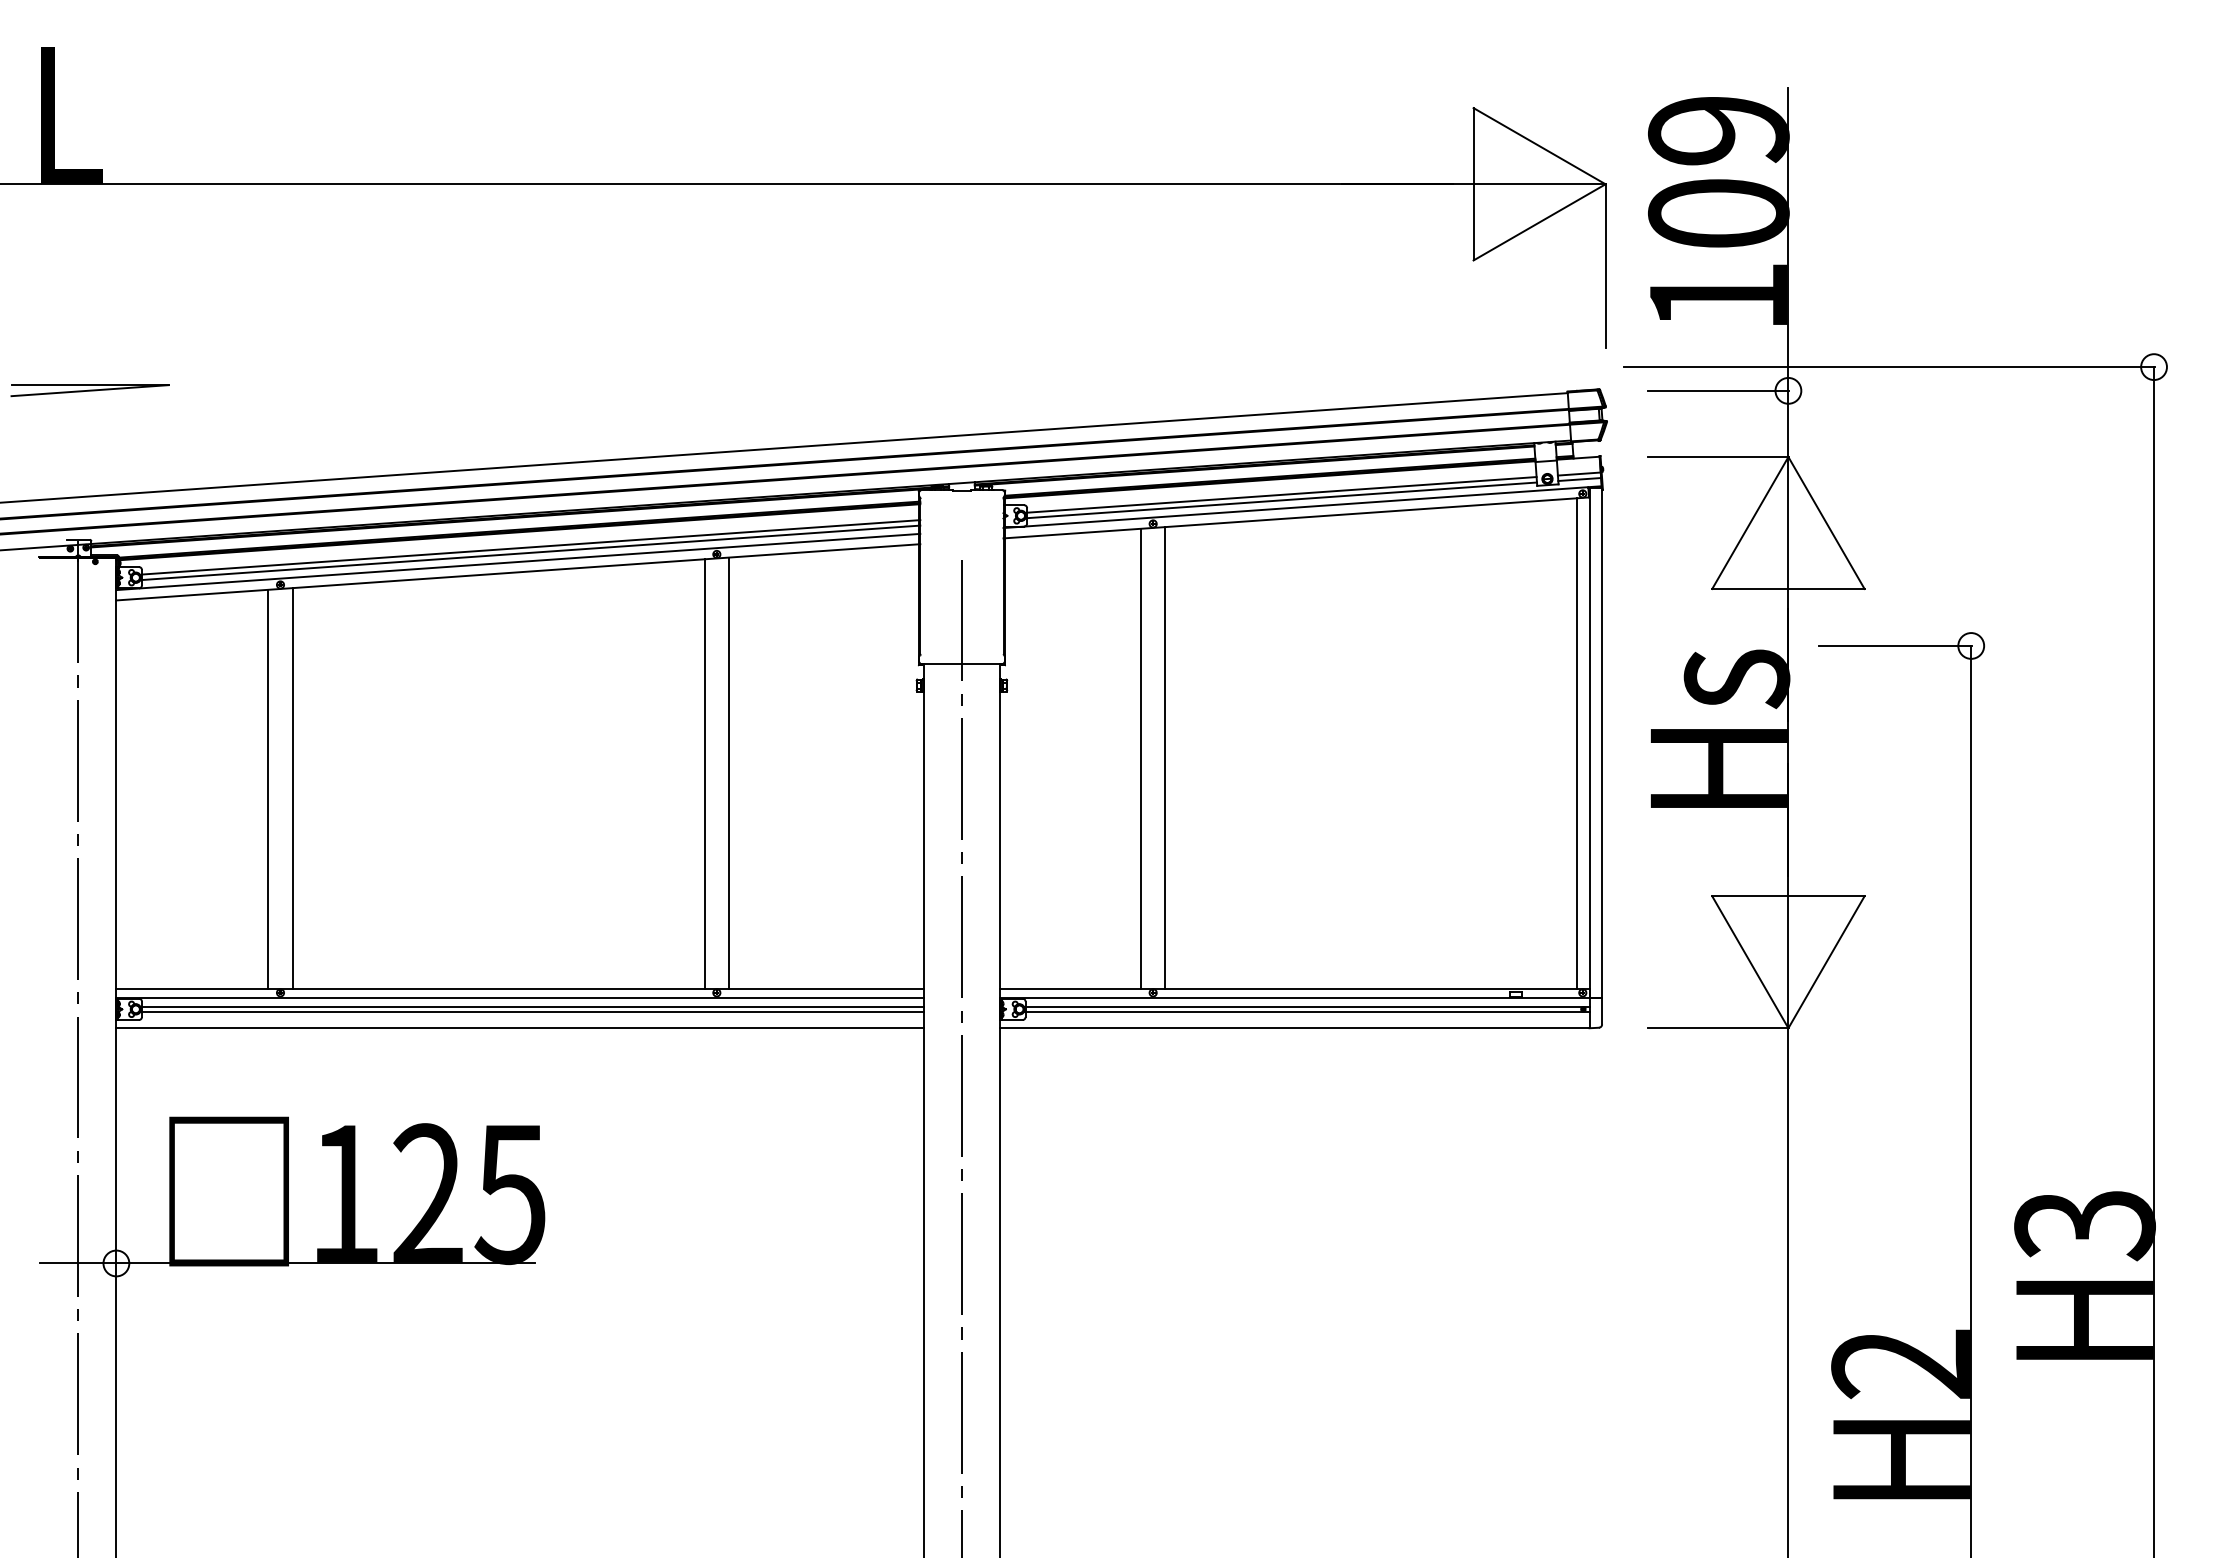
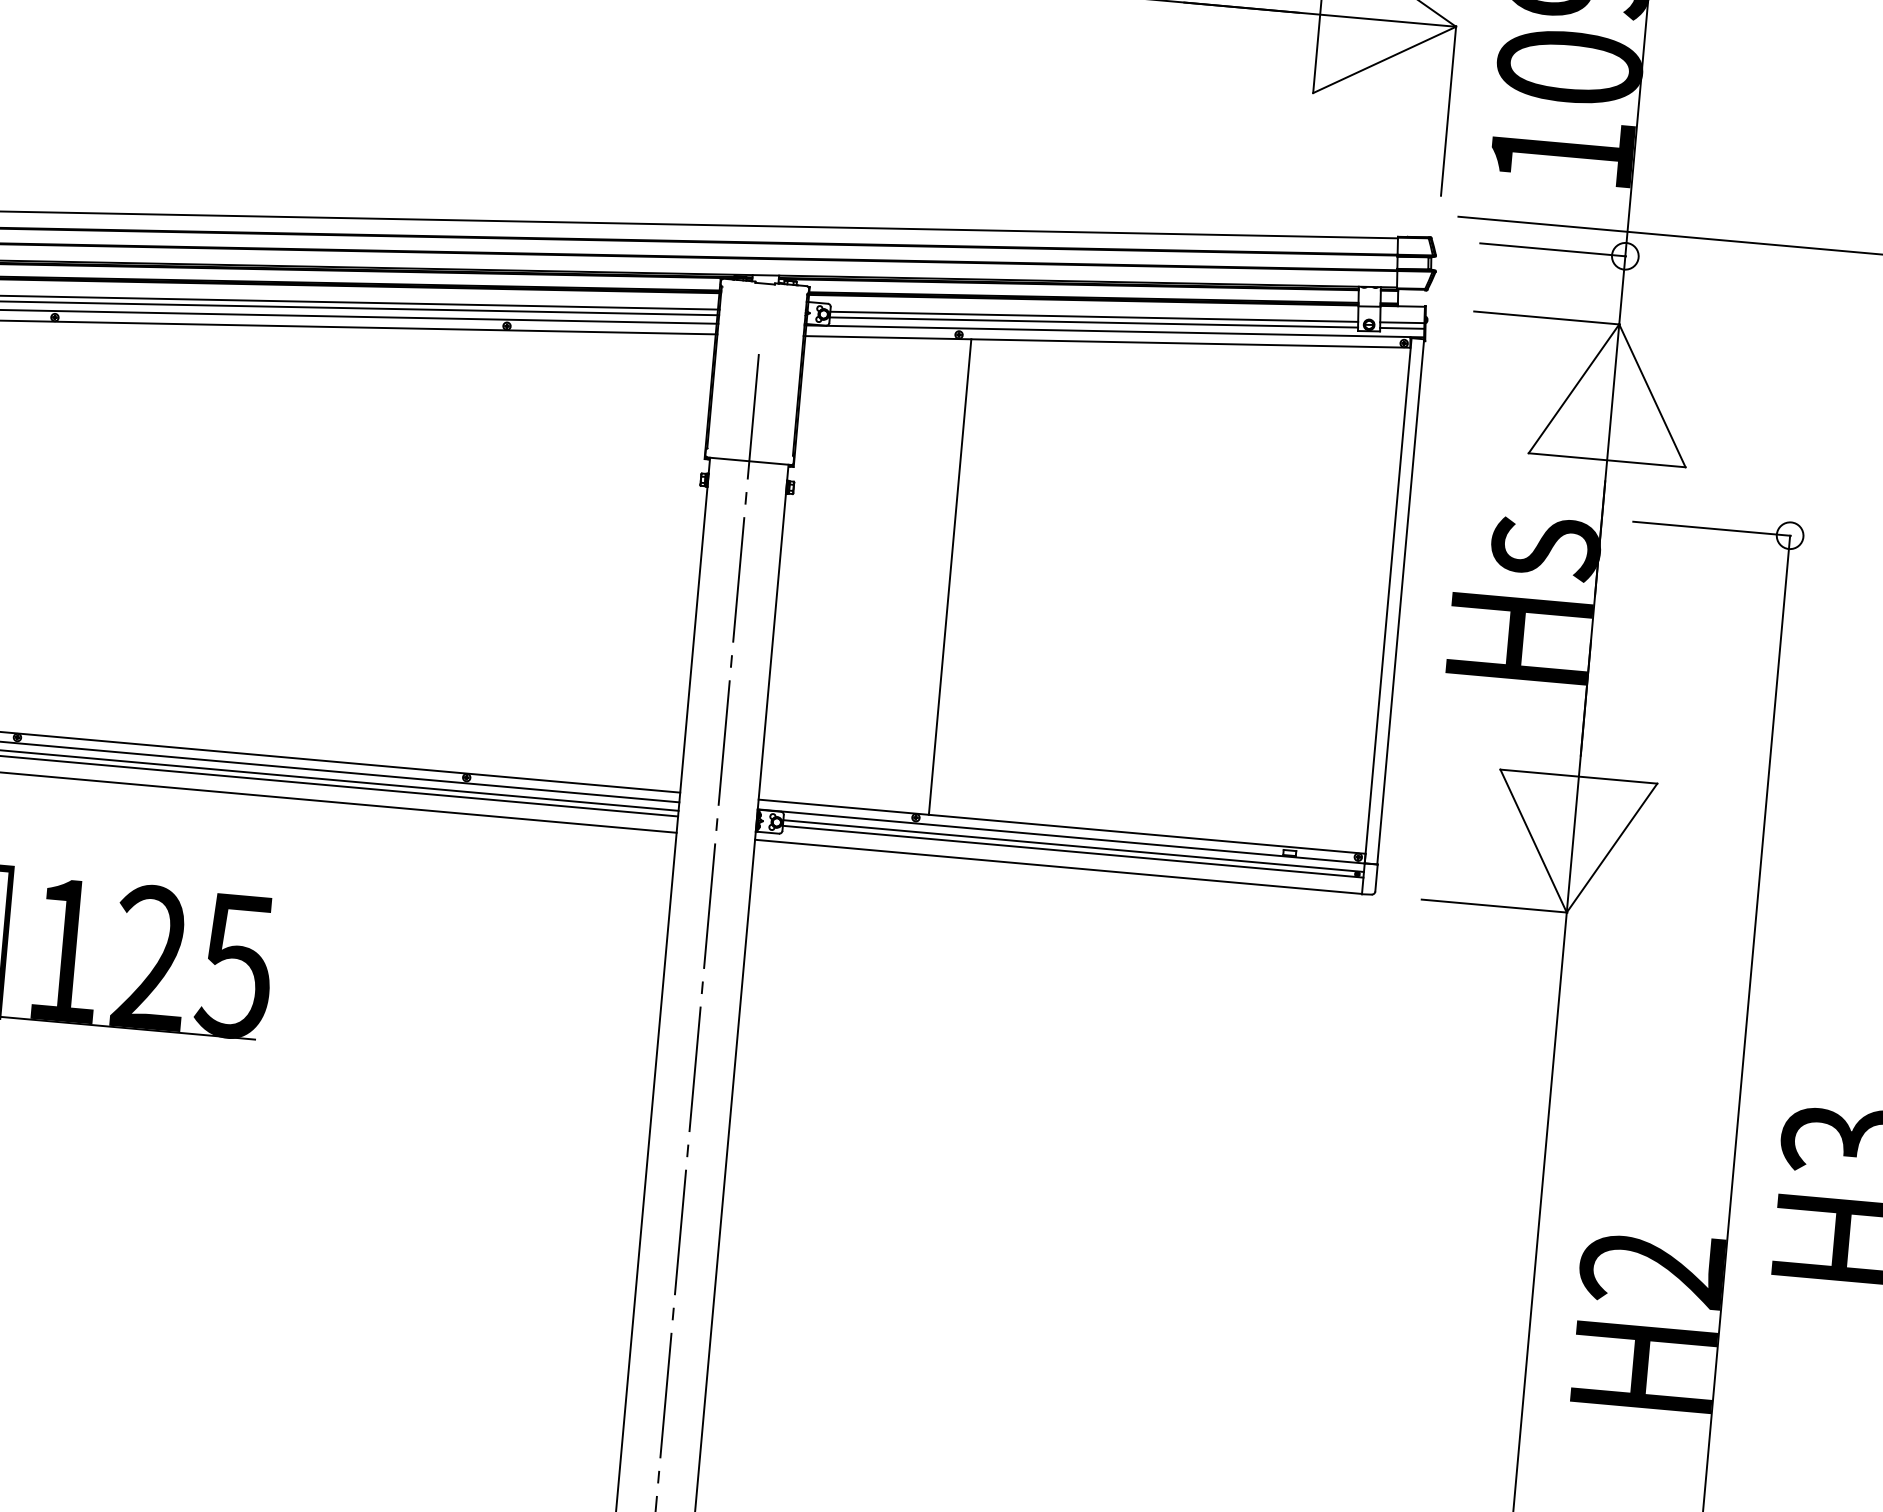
line: (1577, 743) -> (1375, 599), removed
line: (1140, 758) -> (924, 575), removed
line: (729, 772) -> (500, 551), removed
line: (704, 773) -> (474, 550), removed
line: (268, 788) -> (23, 526), removed
line: (292, 788) -> (48, 528), removed

